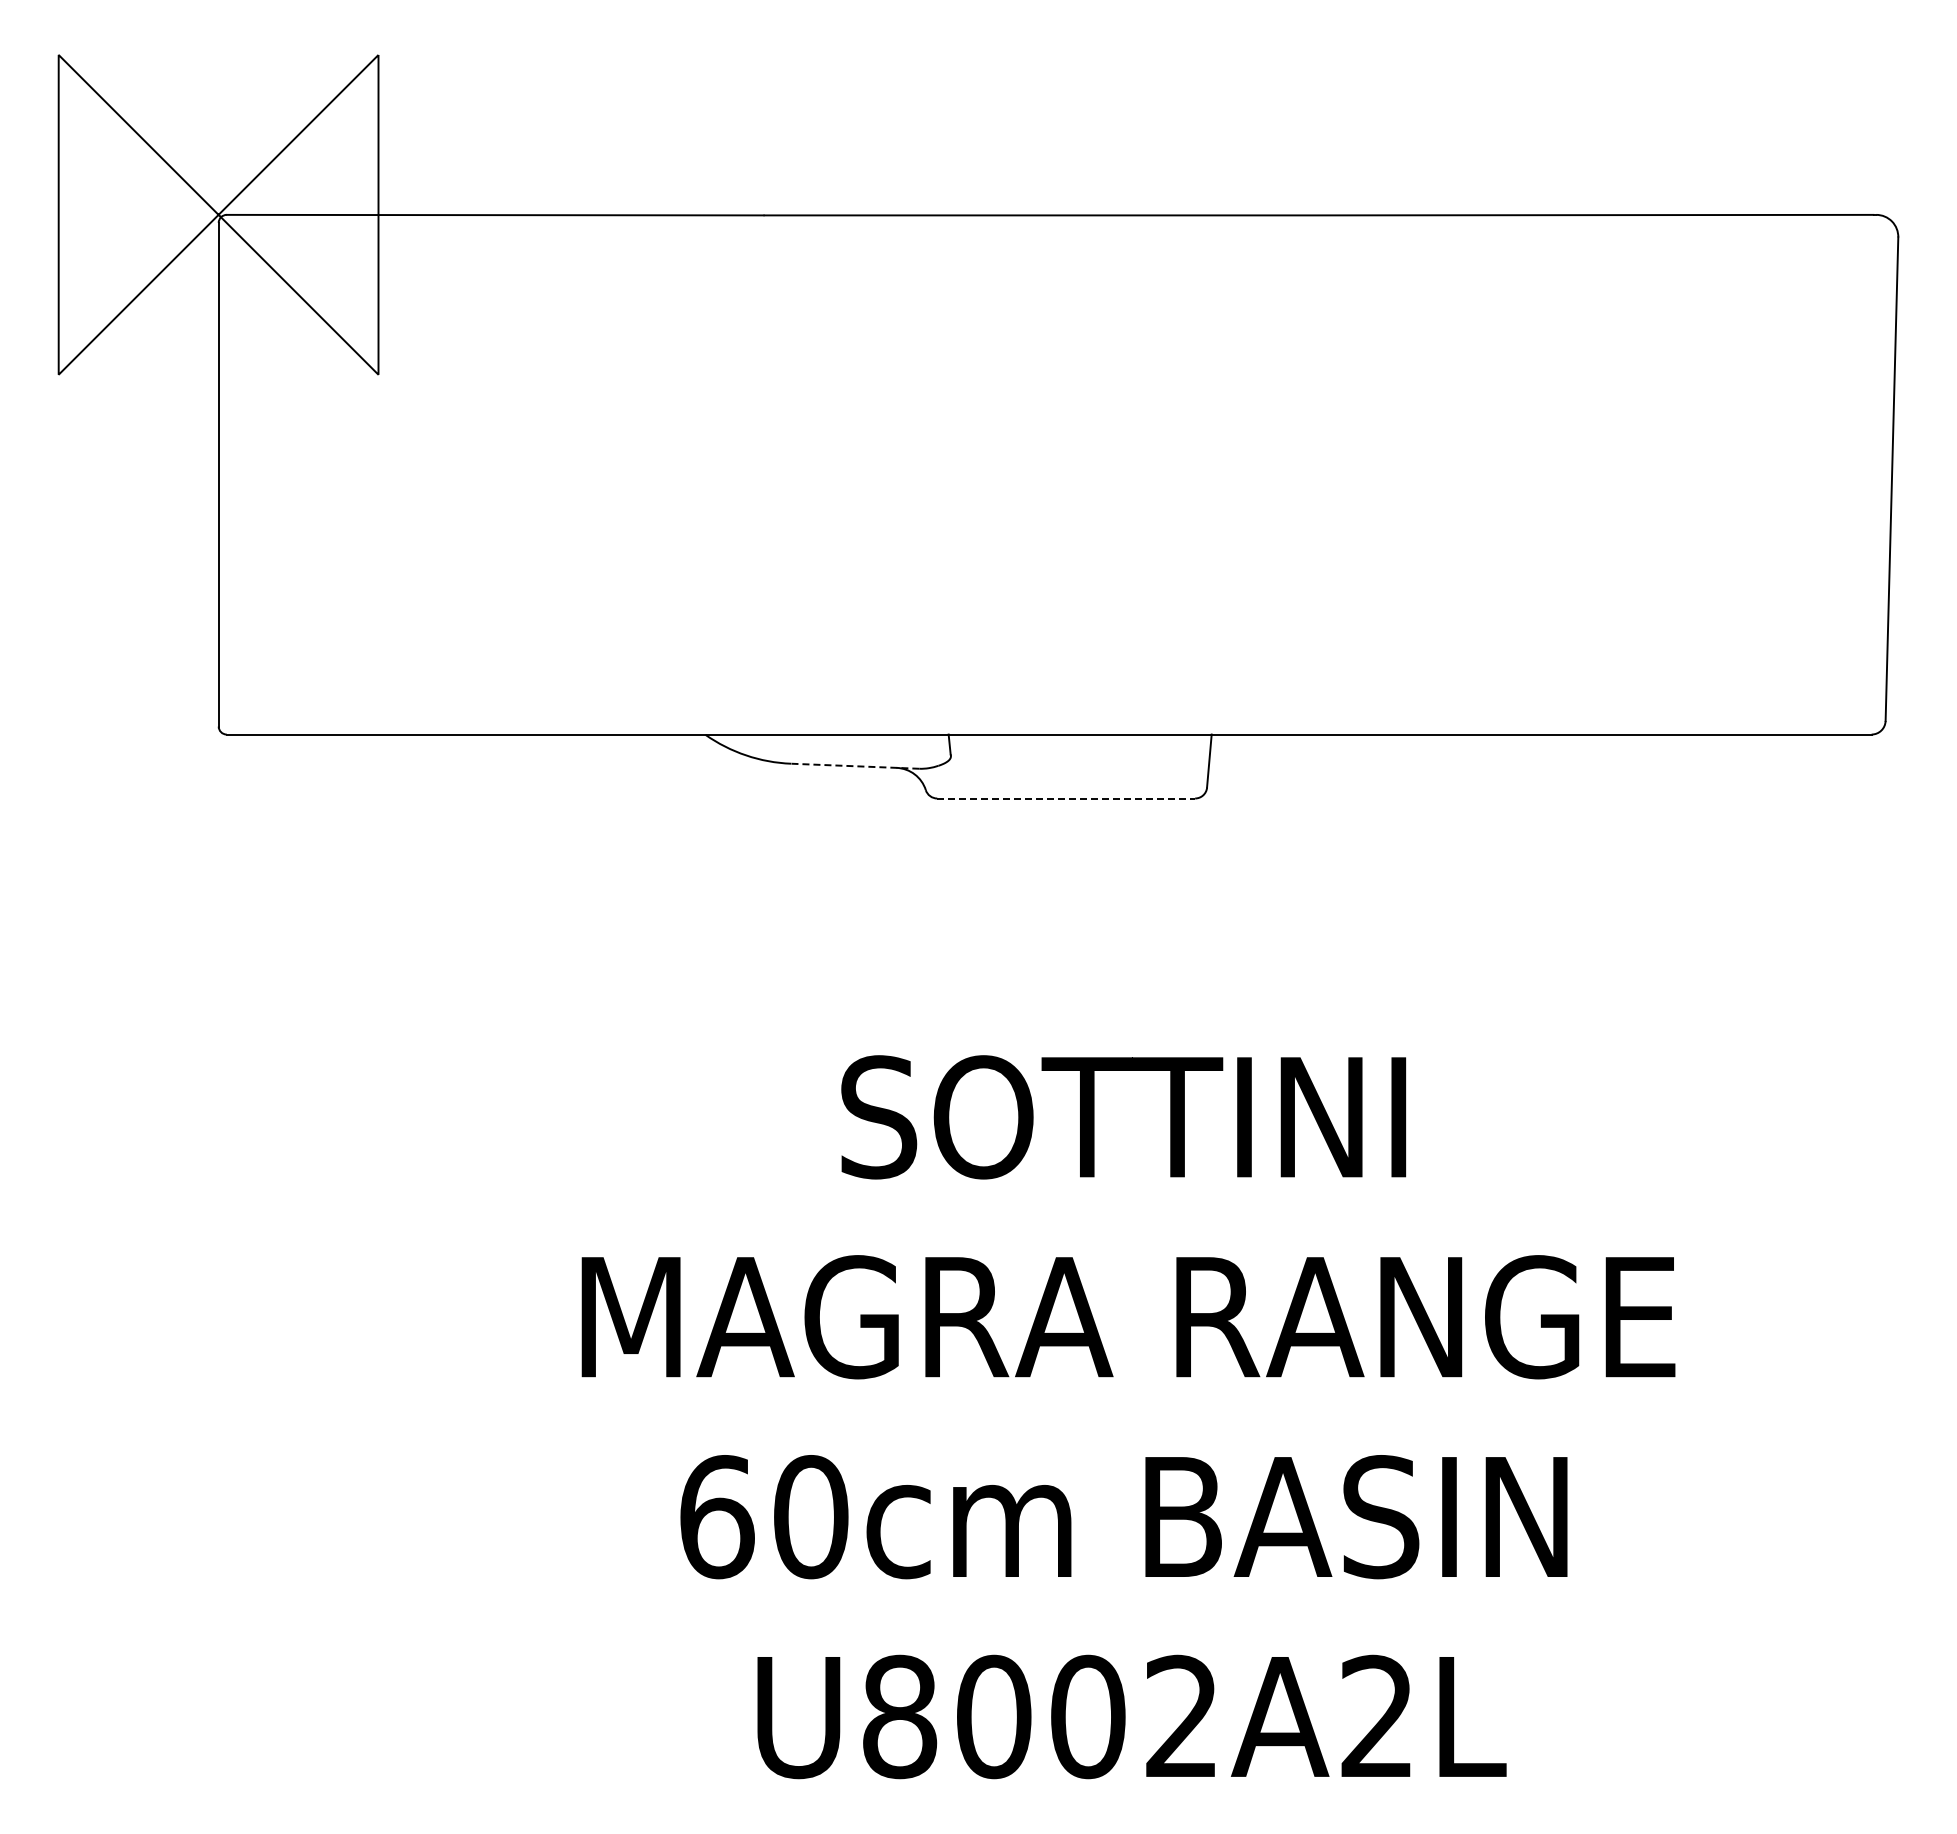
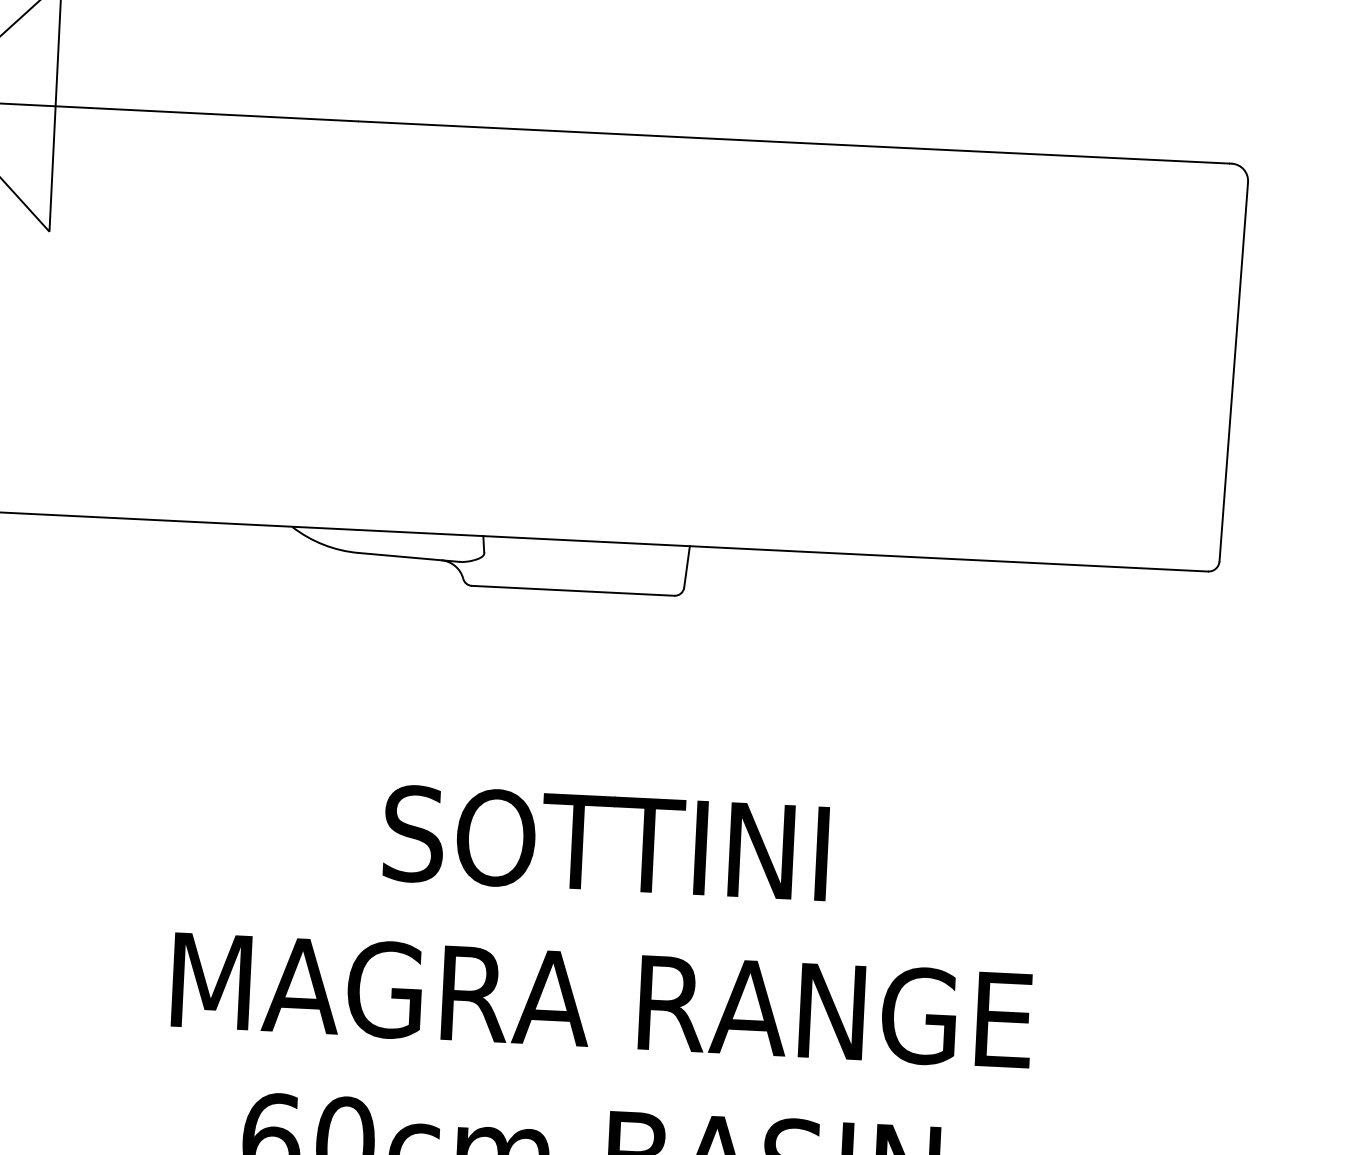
line: (854, 766) -> (408, 557), dashed -> solid
line: (1066, 798) -> (573, 590), dashed -> solid

